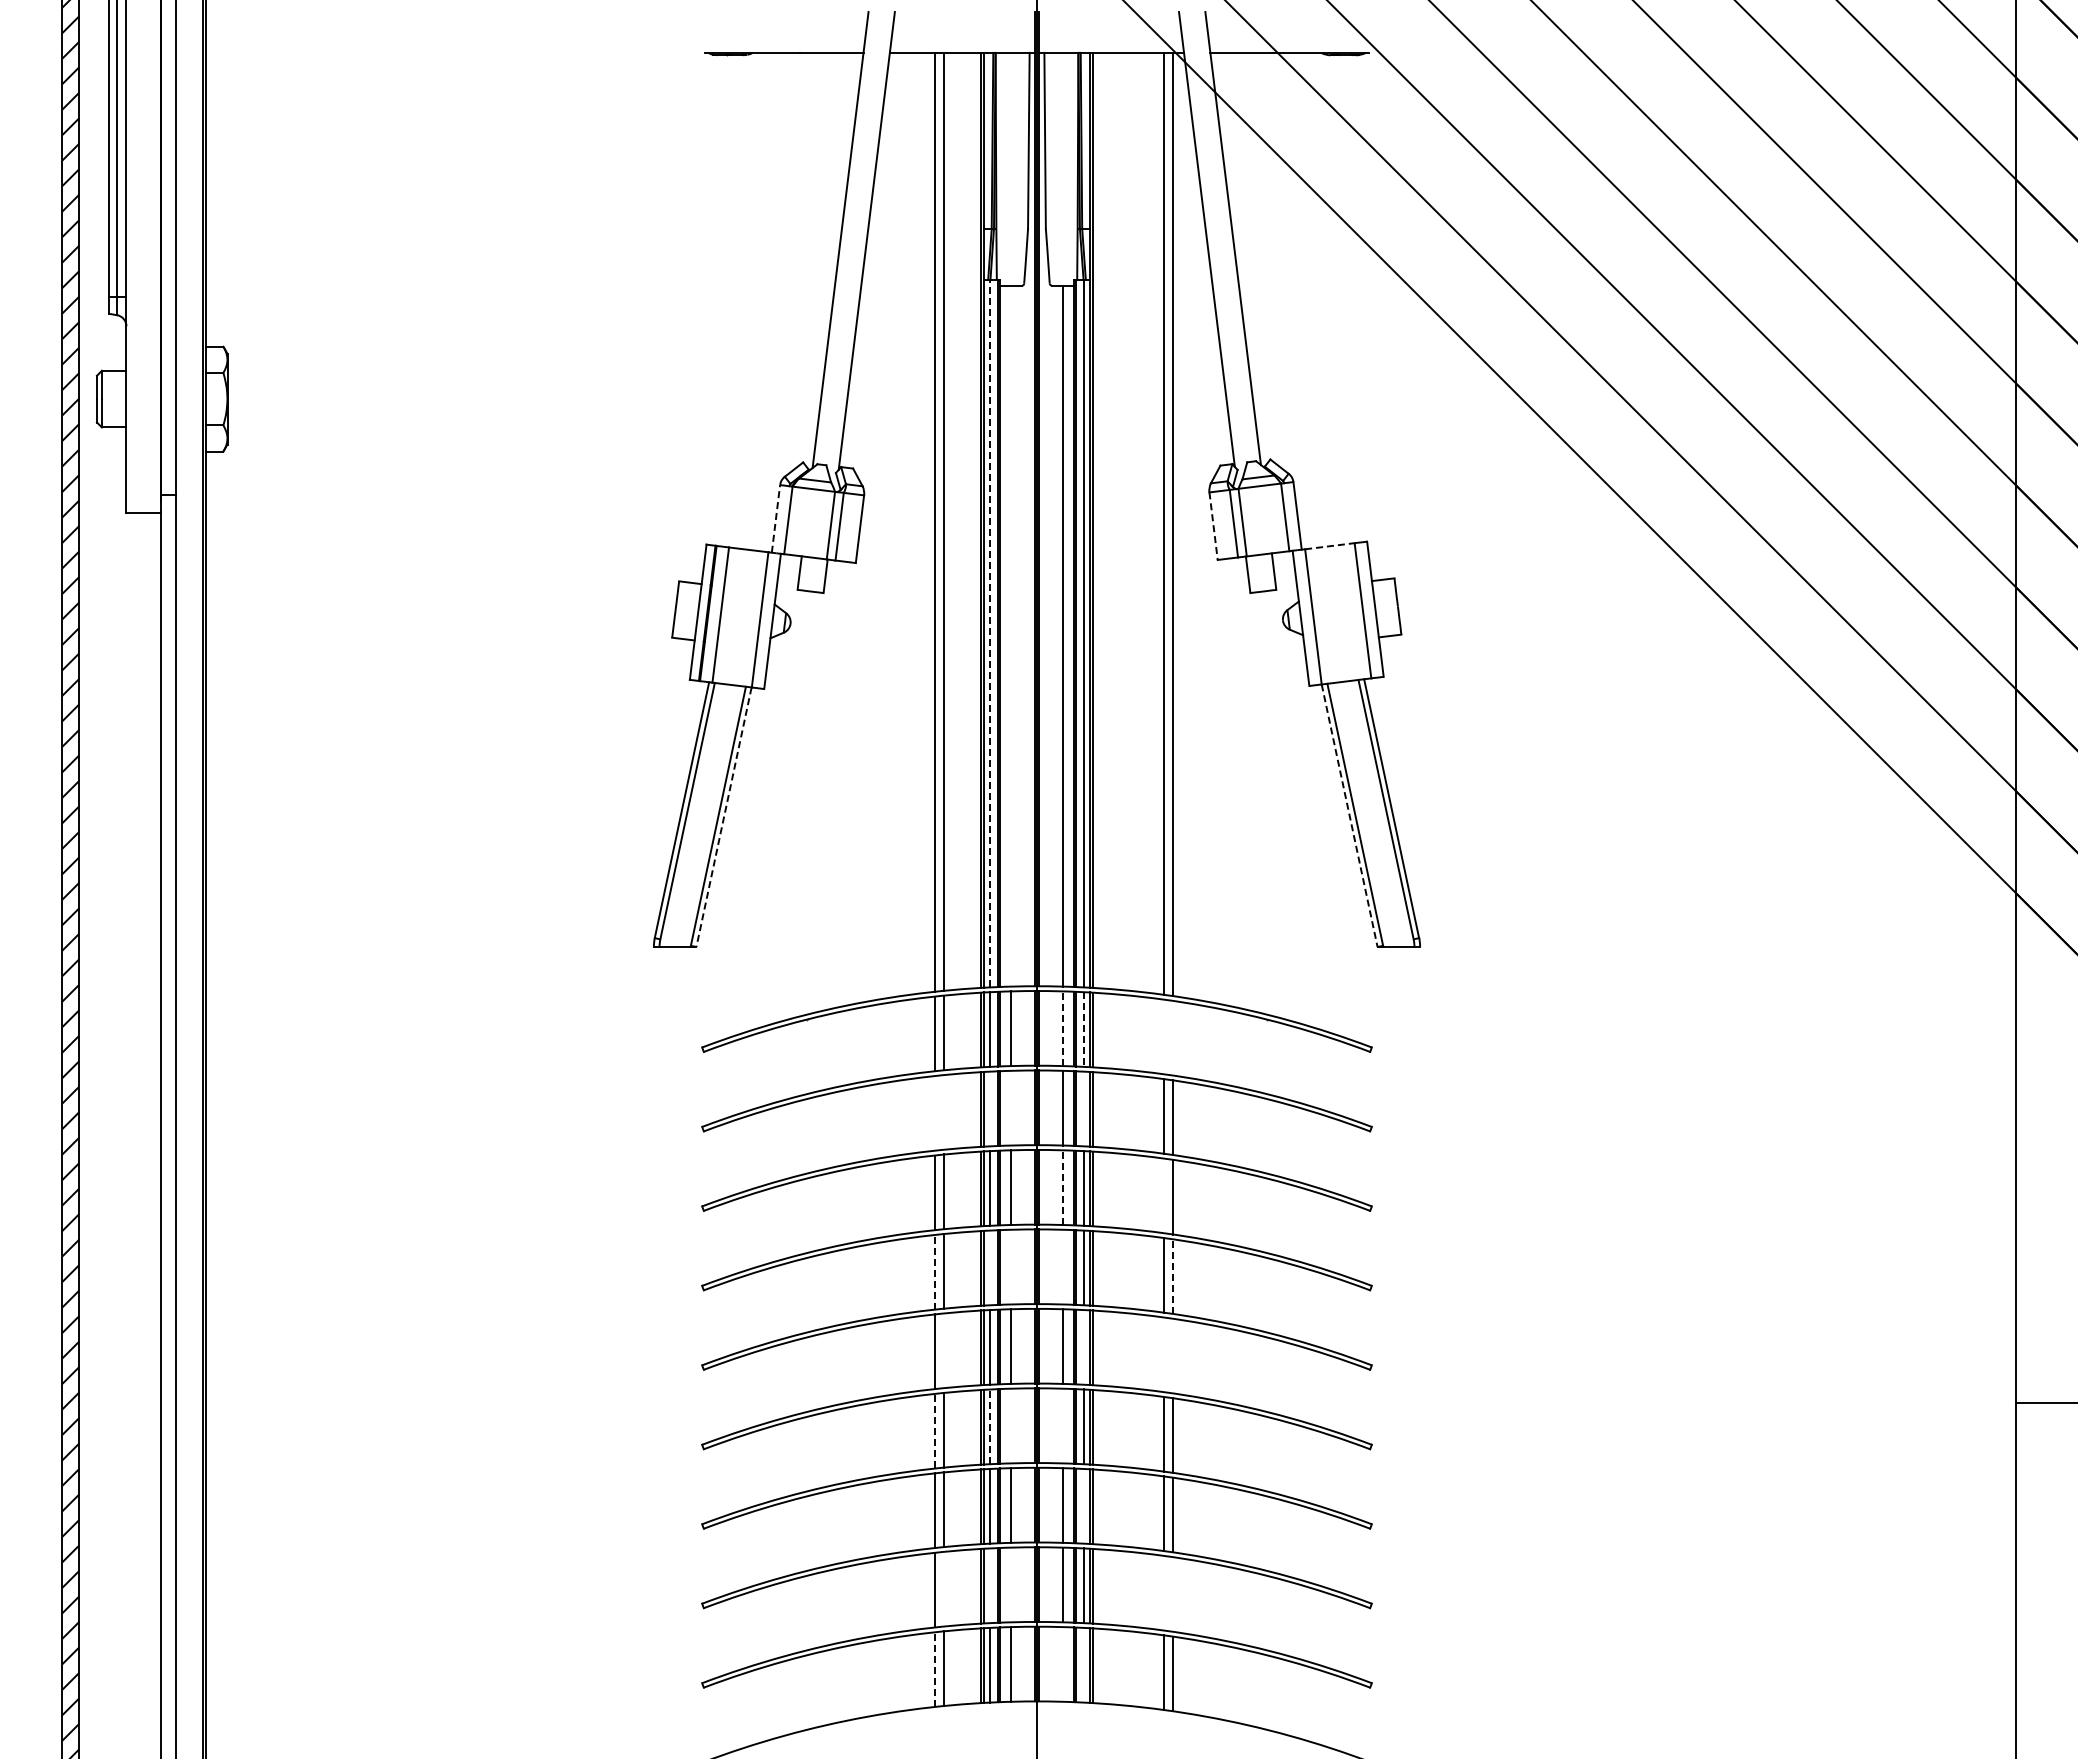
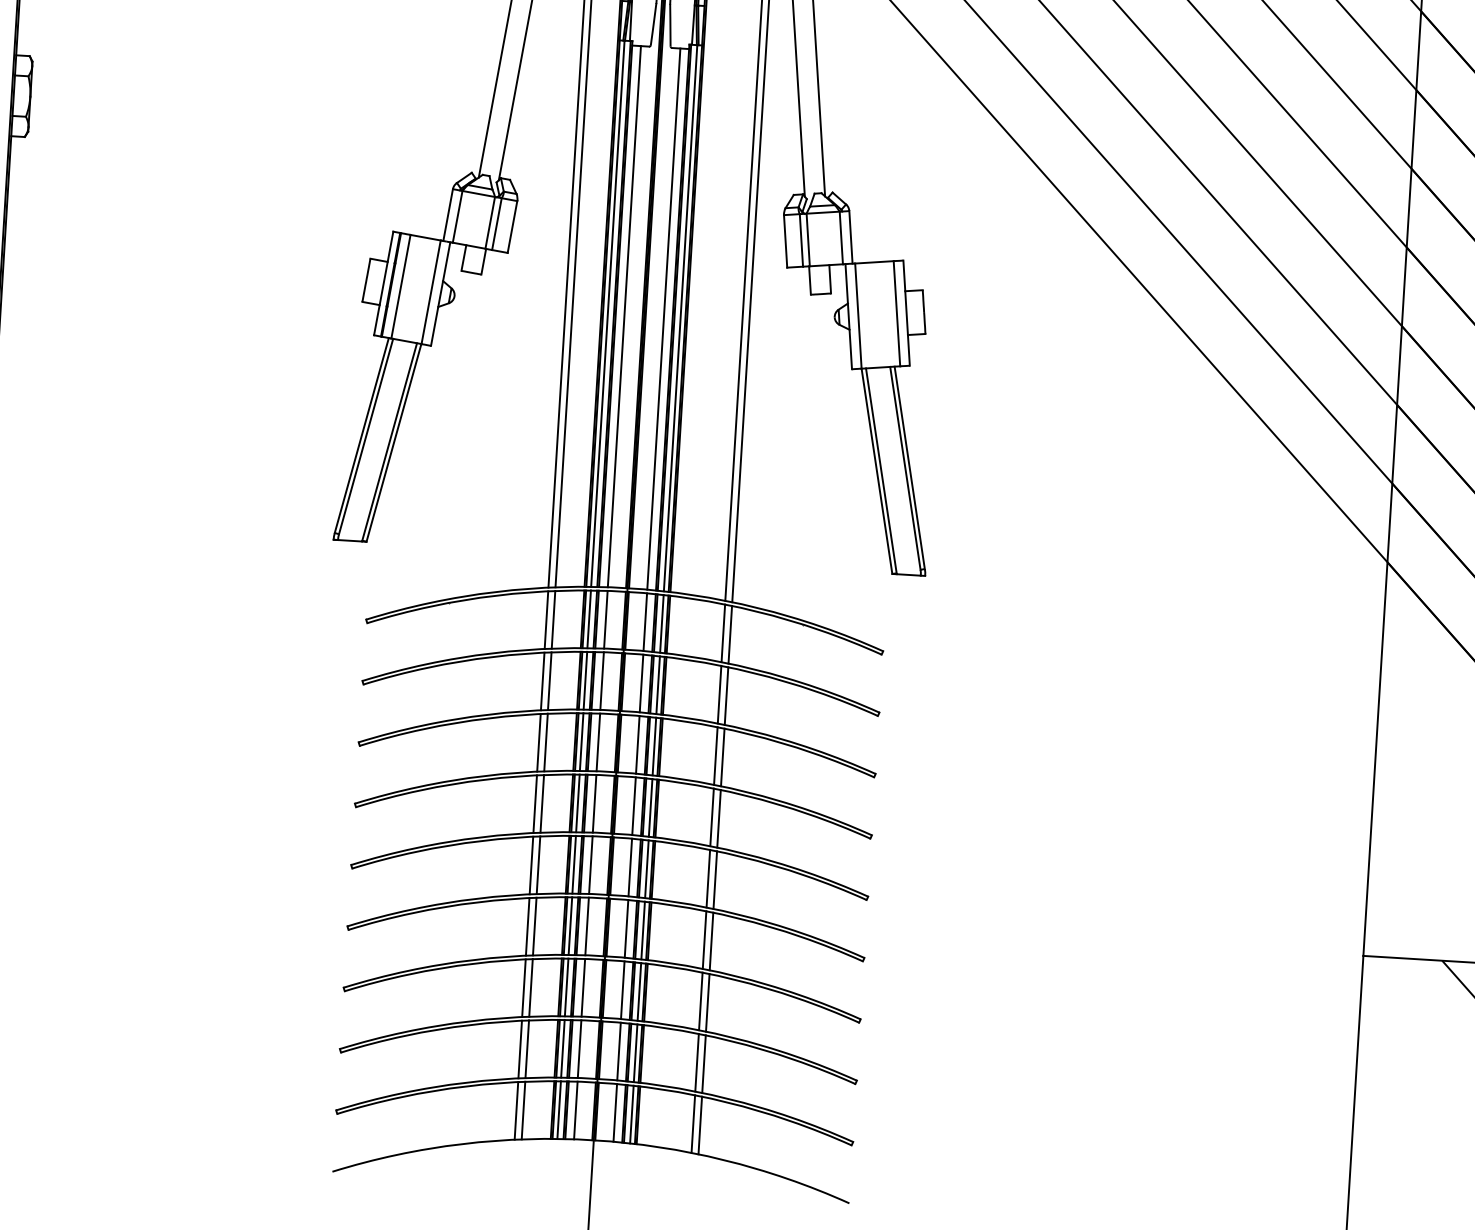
line: (776, 518) -> (448, 214), dashed -> solid
line: (1213, 526) -> (785, 241), dashed -> solid
line: (1329, 546) -> (874, 262), dashed -> solid
line: (989, 633) -> (607, 313), dashed -> solid
line: (1011, 635) -> (624, 316), added
line: (1349, 816) -> (876, 471), dashed -> solid
line: (724, 817) -> (394, 443), dashed -> solid
line: (1062, 1028) -> (645, 622), dashed -> solid
line: (1084, 1029) -> (662, 623), dashed -> solid
line: (1164, 1036) -> (723, 633), added
line: (1173, 1037) -> (730, 634), added
line: (1011, 1107) -> (602, 680), added
line: (989, 1108) -> (585, 680), added
line: (1084, 1108) -> (658, 684), added
line: (943, 1112) -> (549, 681), added
line: (934, 1113) -> (542, 681), added
line: (1062, 1187) -> (637, 744), dashed -> solid
line: (1164, 1195) -> (716, 755), added
line: (1011, 1266) -> (594, 803), added
line: (1062, 1266) -> (634, 805), added
line: (989, 1267) -> (577, 803), added
line: (934, 1271) -> (534, 803), dashed -> solid
line: (1173, 1276) -> (719, 818), dashed -> solid
line: (1084, 1347) -> (647, 869), added
line: (943, 1350) -> (538, 864), added
line: (1164, 1354) -> (708, 878), added
line: (1173, 1355) -> (715, 879), added
line: (1011, 1425) -> (587, 926), added
line: (1062, 1425) -> (626, 928), added
line: (989, 1426) -> (570, 925), dashed -> solid
line: (934, 1430) -> (527, 926), dashed -> solid
line: (1084, 1505) -> (639, 991), added
line: (1011, 1584) -> (579, 1048), added
line: (989, 1585) -> (562, 1048), added
line: (943, 1588) -> (526, 1048), added
line: (1164, 1592) -> (697, 1062), added
line: (1173, 1594) -> (704, 1064), added
line: (1062, 1664) -> (615, 1112), added
line: (1084, 1664) -> (632, 1114), added
line: (934, 1669) -> (516, 1110), dashed -> solid

